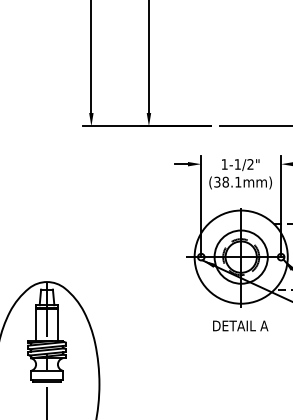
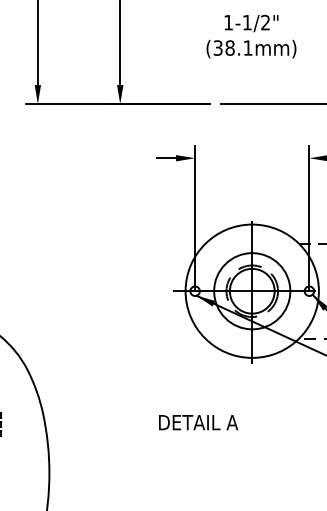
text: (240, 174) -> (251, 37), moved
text: (240, 325) -> (198, 421), moved

